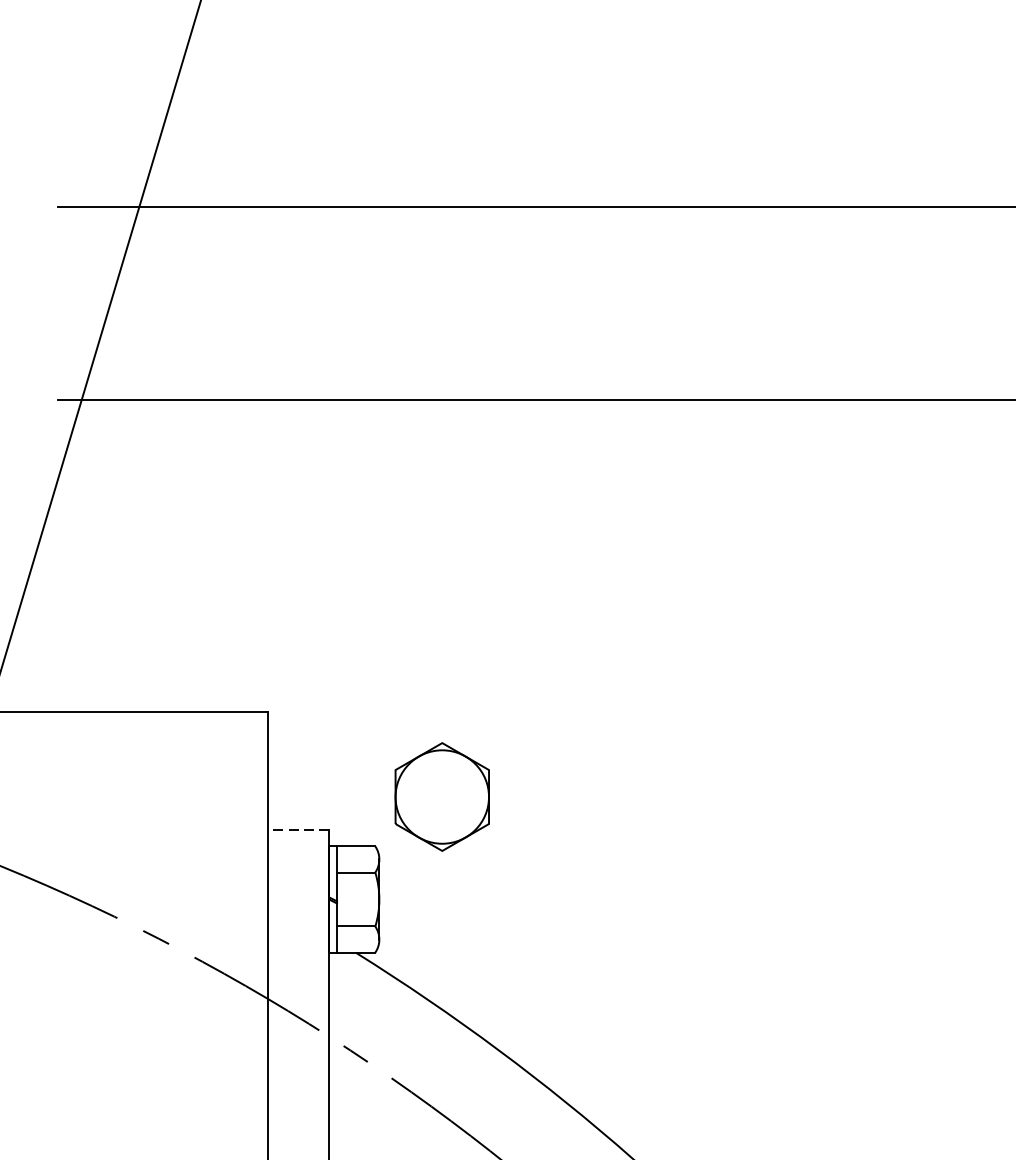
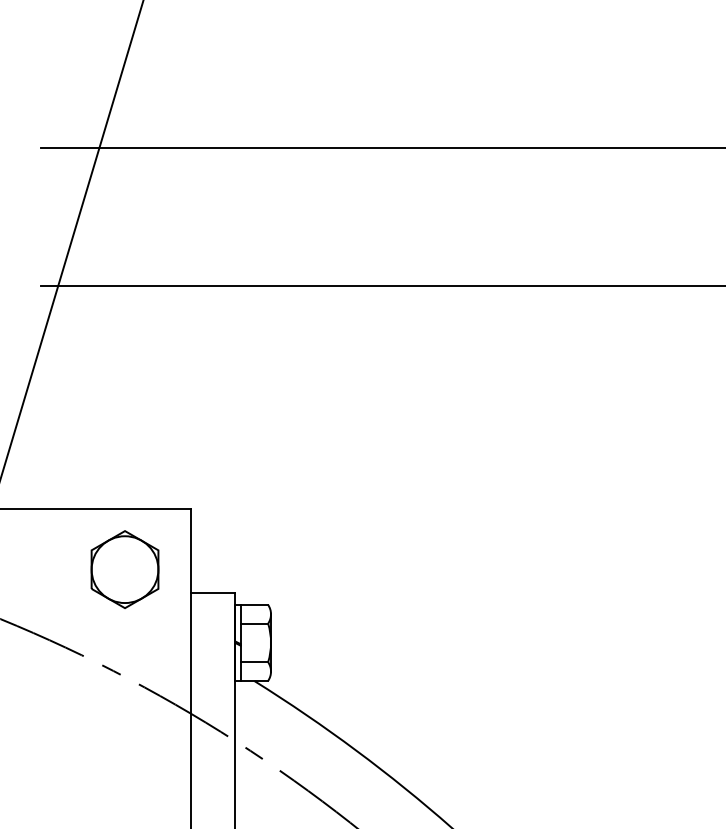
part: (441, 796) -> (124, 569), moved
line: (297, 830) -> (212, 593), dashed -> solid

